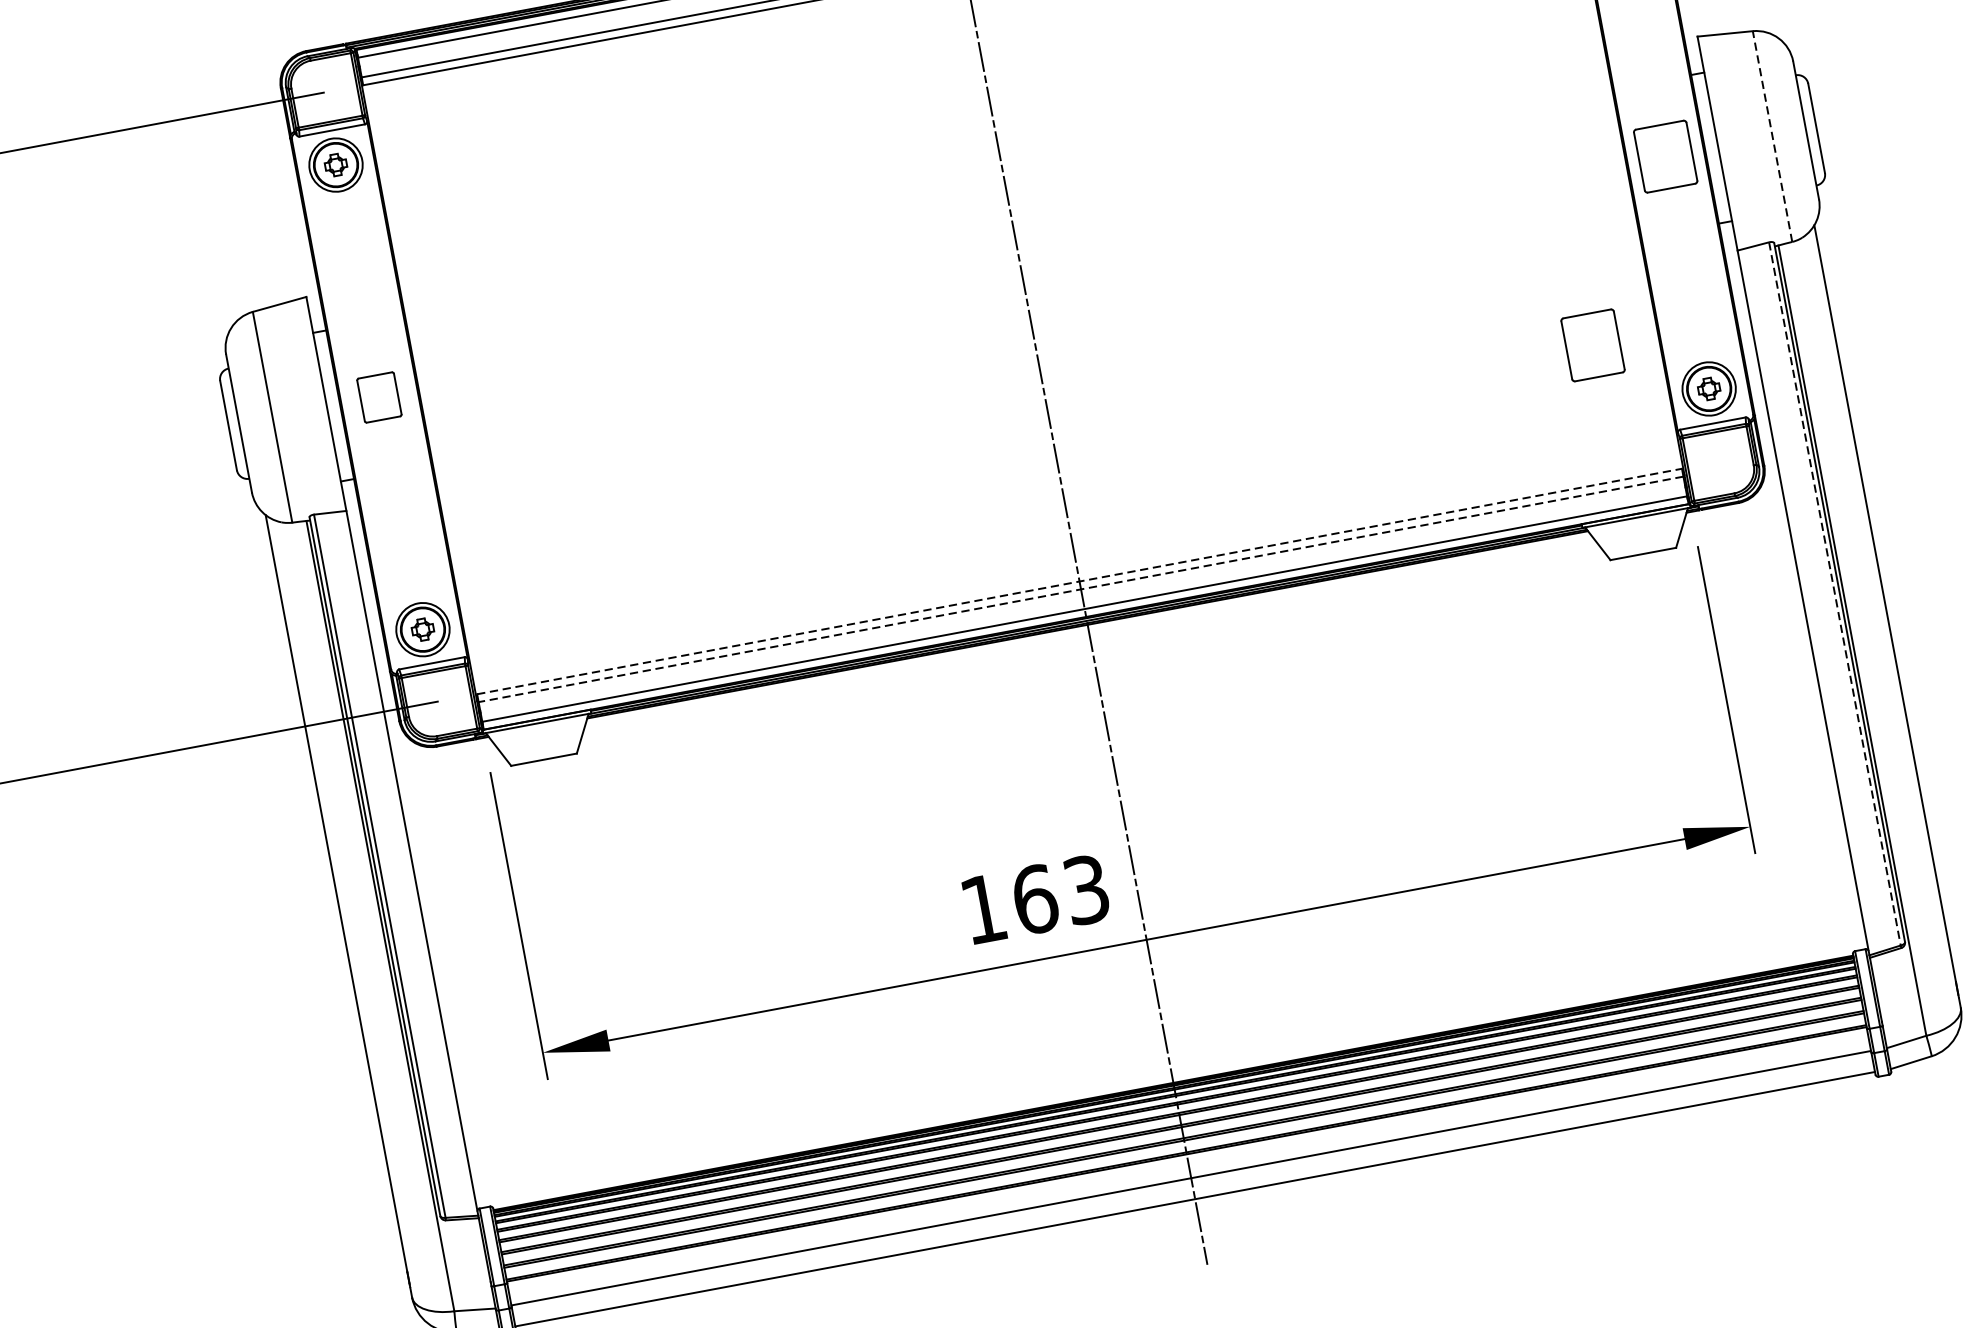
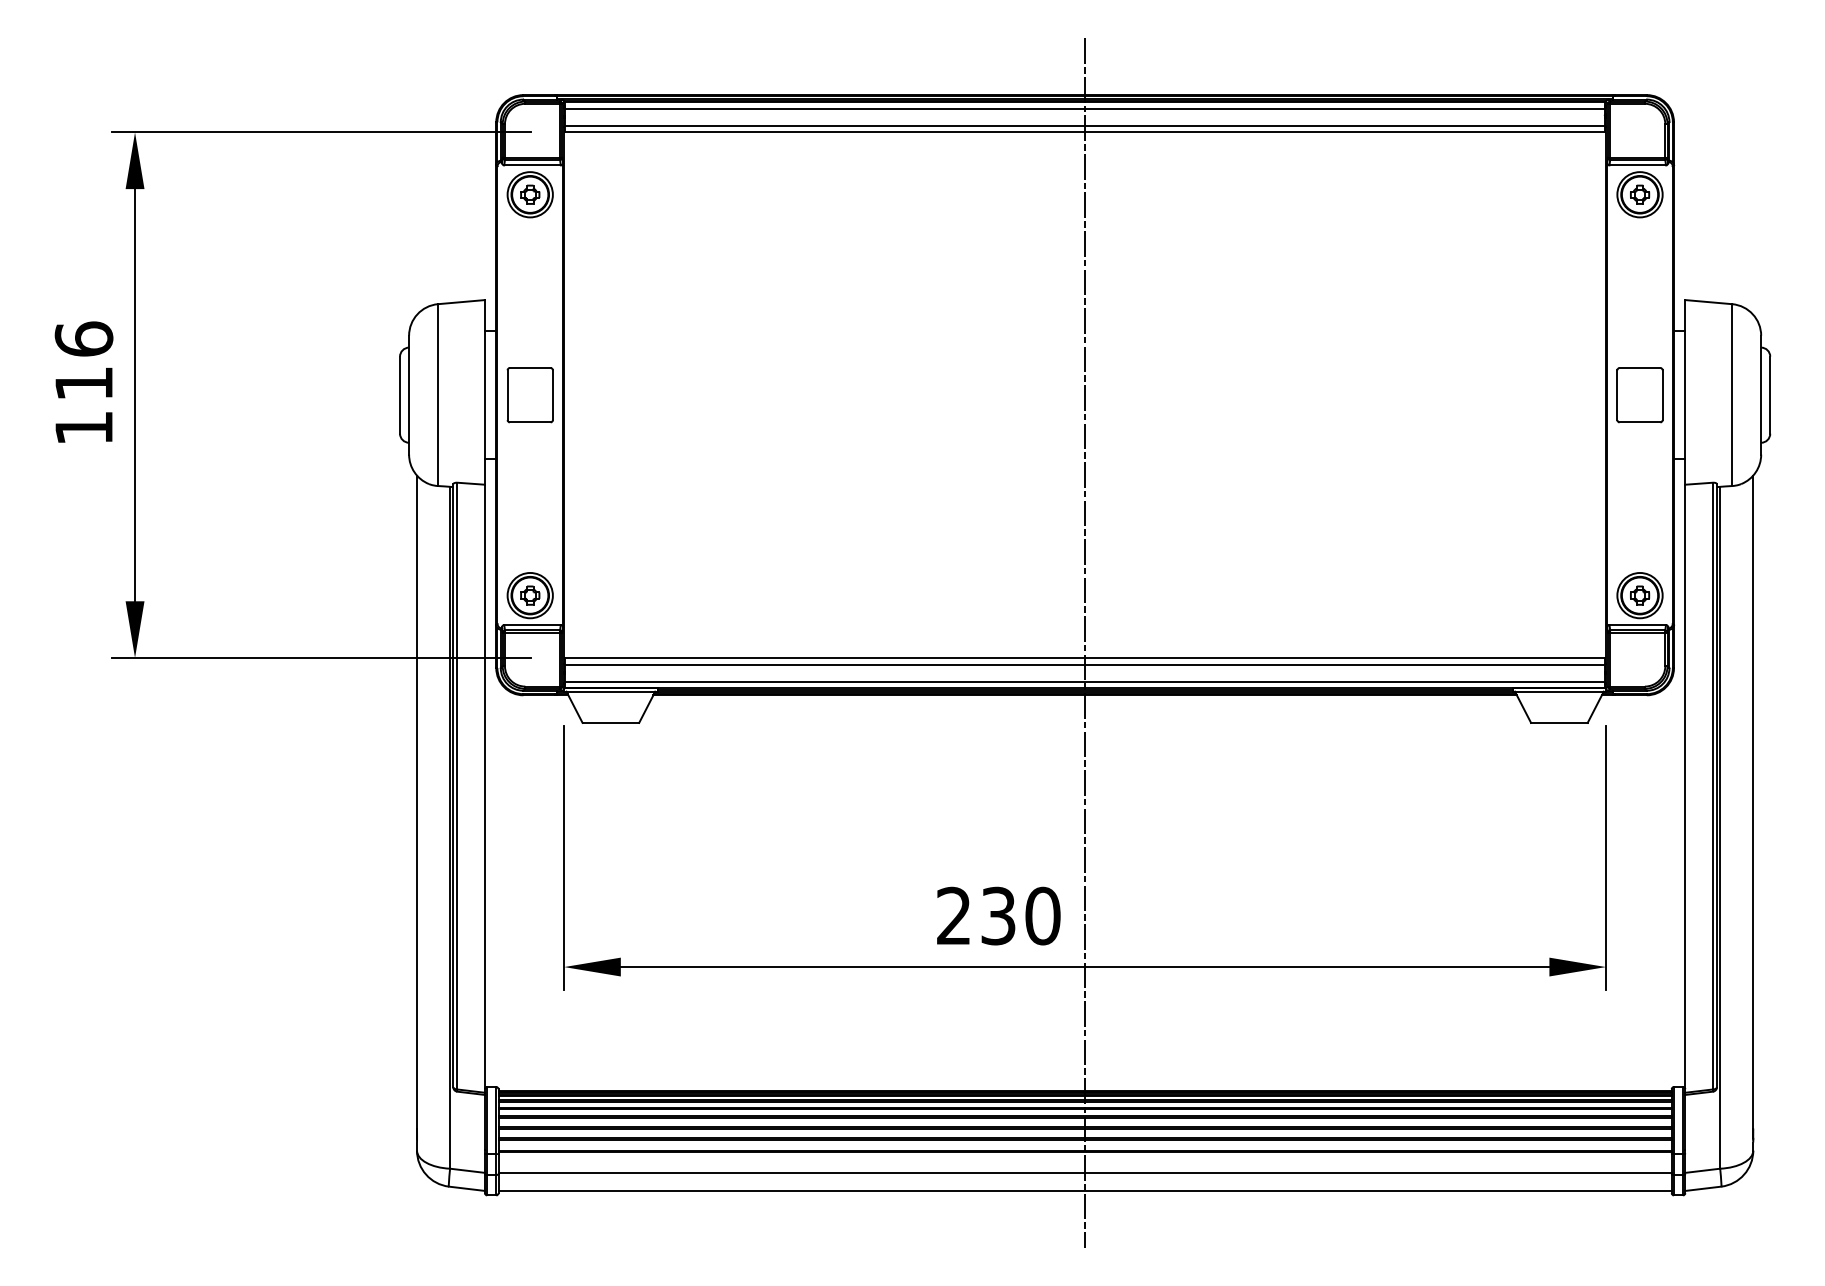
line: (1772, 136) -> (1732, 395), dashed -> solid
part: (1592, 345) -> (1549, 541), removed
part: (378, 397) -> (529, 395), size x1.43
line: (1079, 580) -> (1085, 657), dashed -> solid
line: (1081, 589) -> (1085, 664), dashed -> solid
line: (1834, 594) -> (1712, 786), dashed -> solid
text: (1035, 898) -> (998, 915), 163 -> 230

